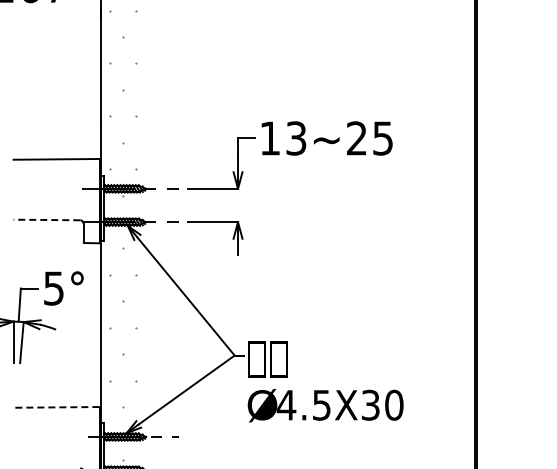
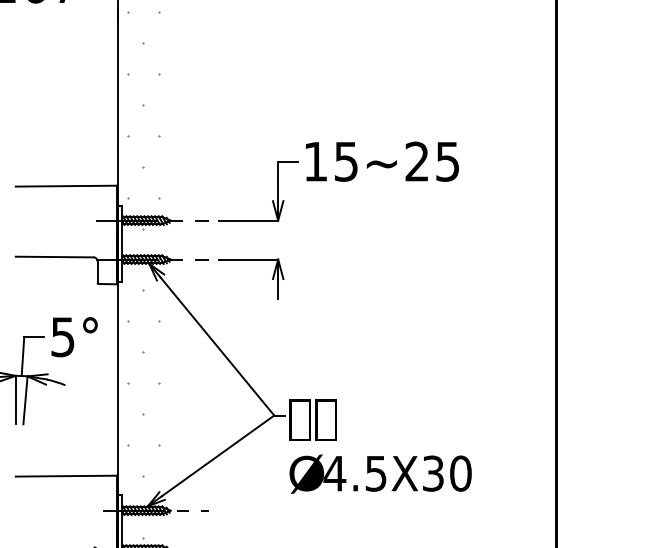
text: (296, 138) -> (346, 161), 13~25 -> 15~25
line: (46, 219) -> (54, 256), dashed -> solid
line: (56, 407) -> (65, 476), dashed -> solid

